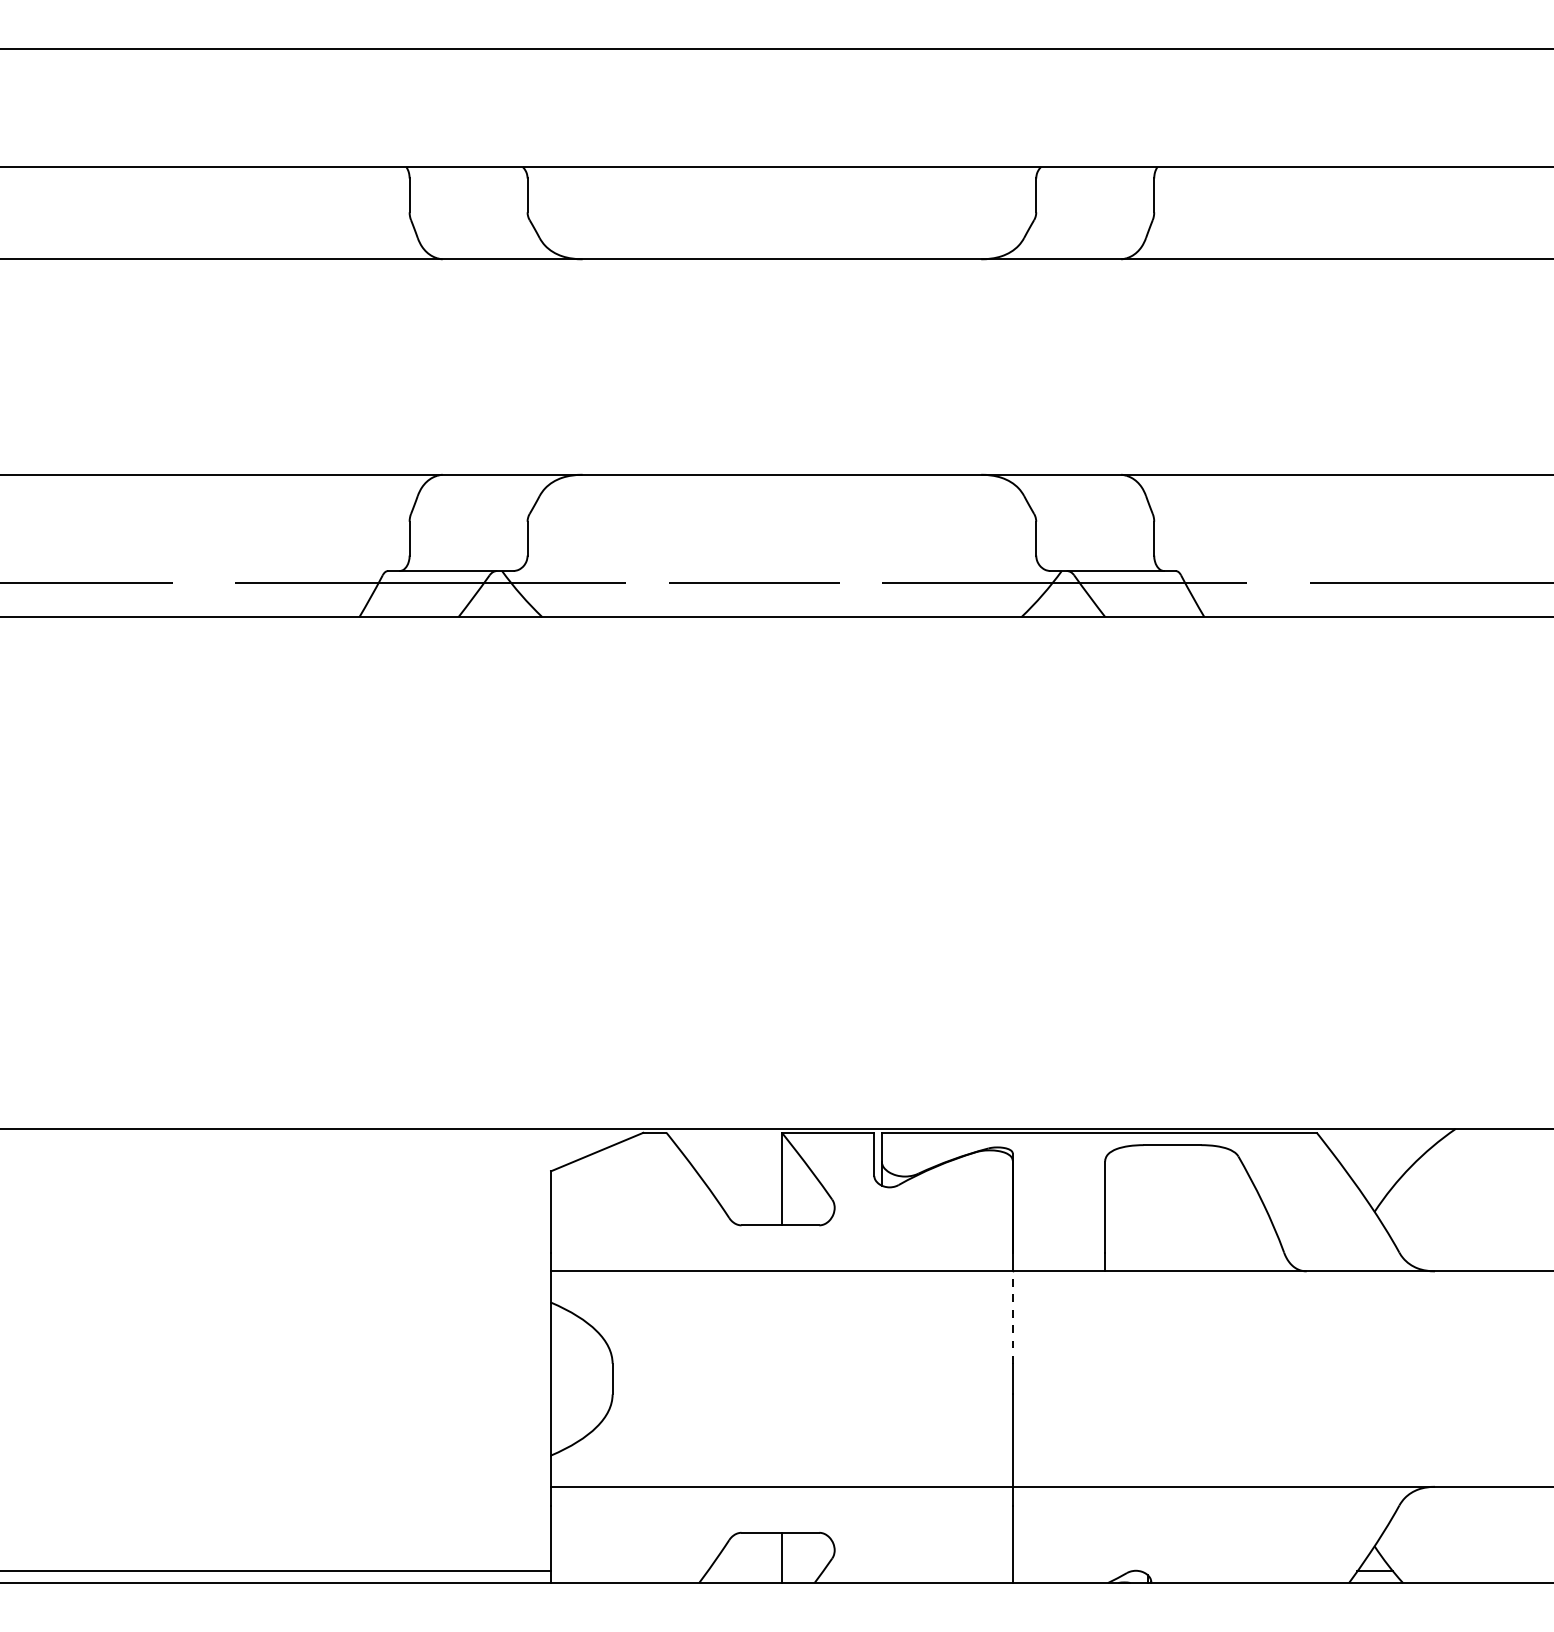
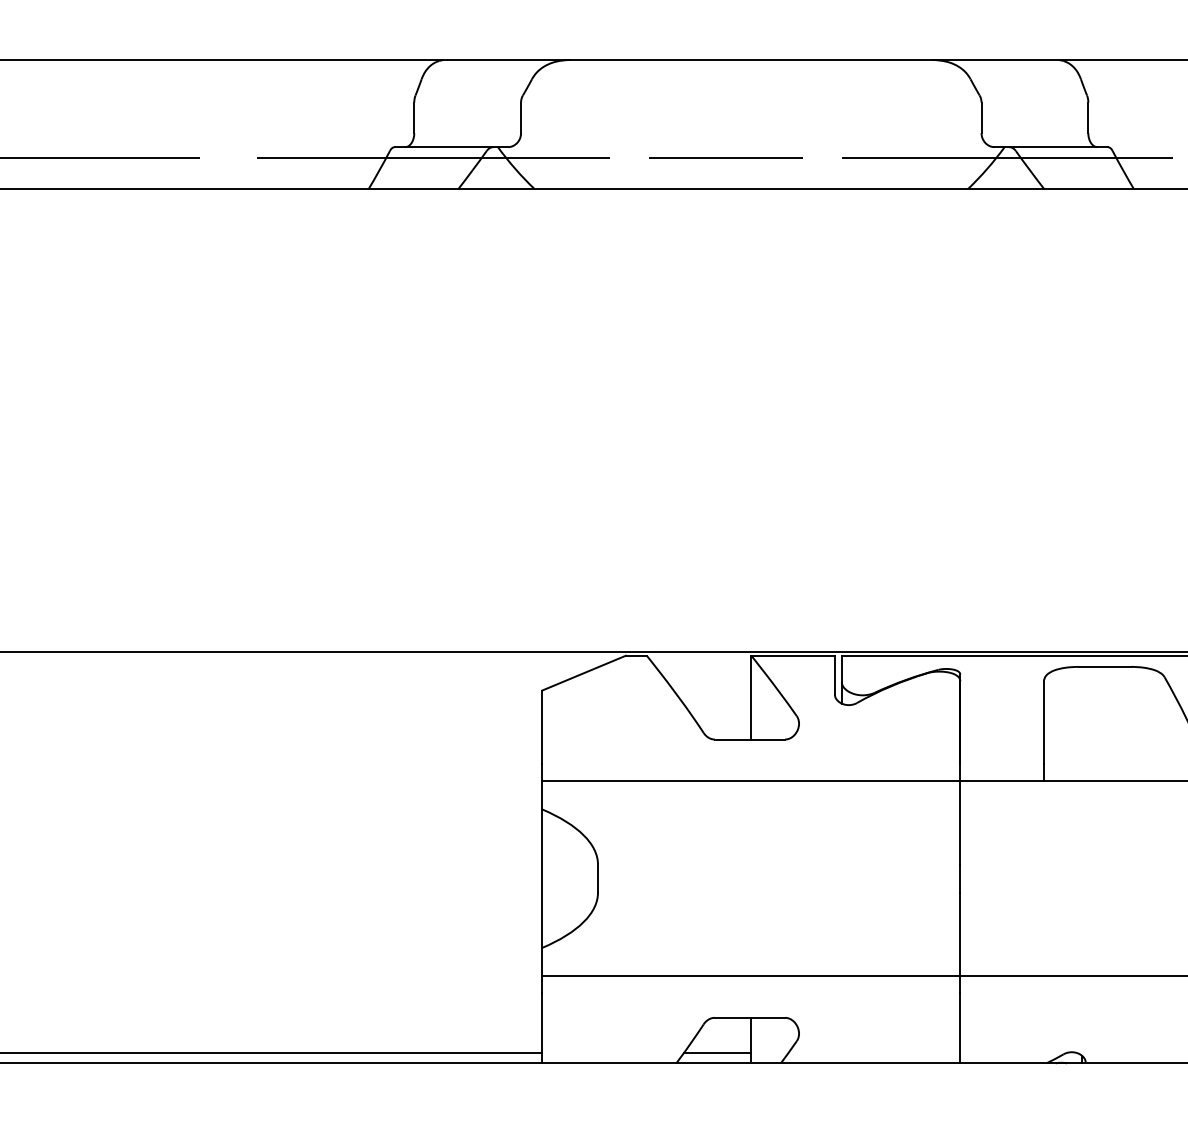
line: (1012, 1317) -> (960, 822), dashed -> solid
line: (744, 1571) -> (717, 1052), added

